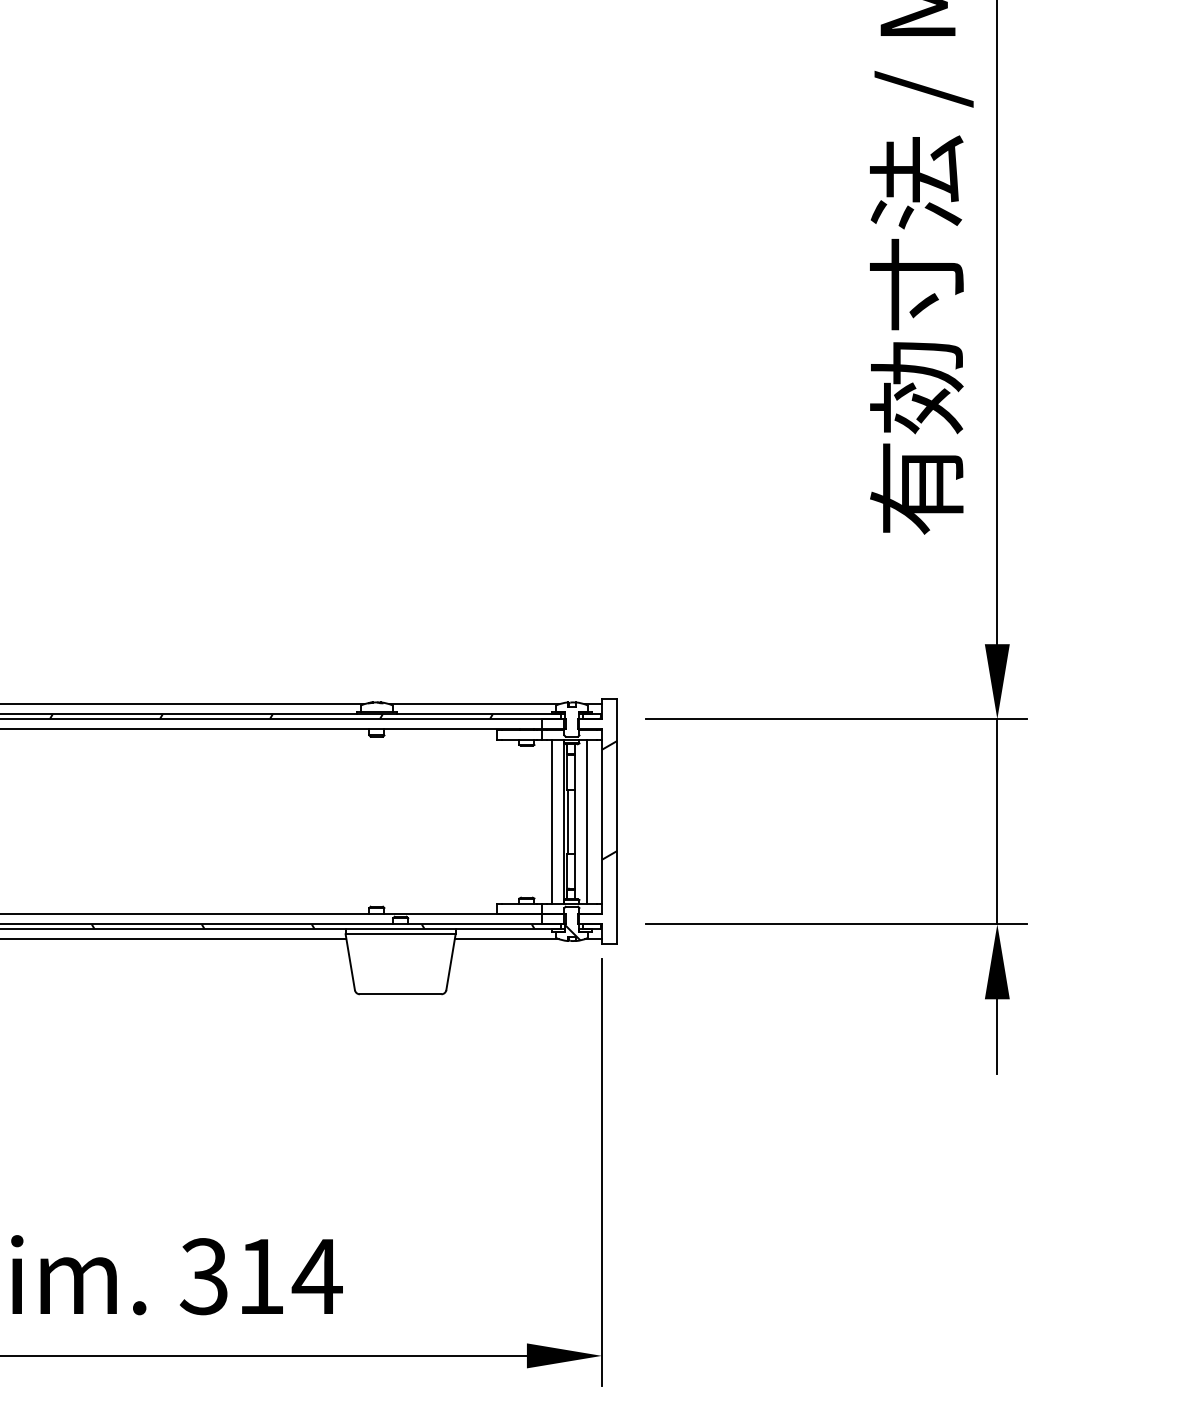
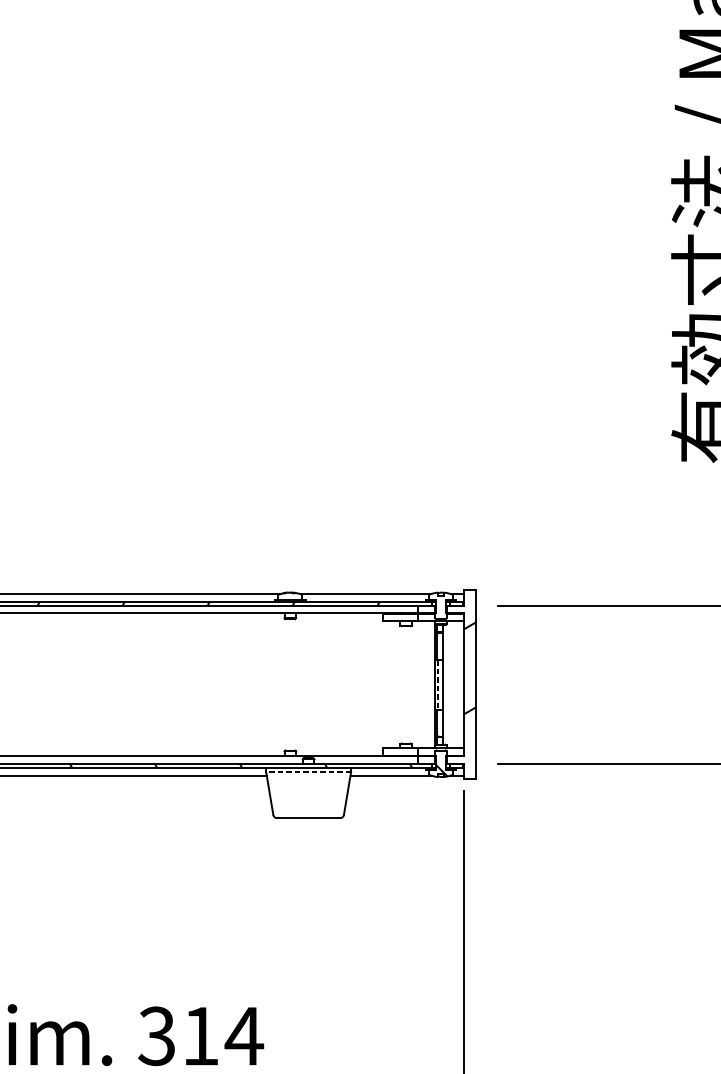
line: (551, 821) -> (425, 684), removed
line: (586, 821) -> (452, 684), removed
line: (568, 822) -> (438, 685), solid -> dashed
line: (400, 934) -> (308, 771), solid -> dashed

